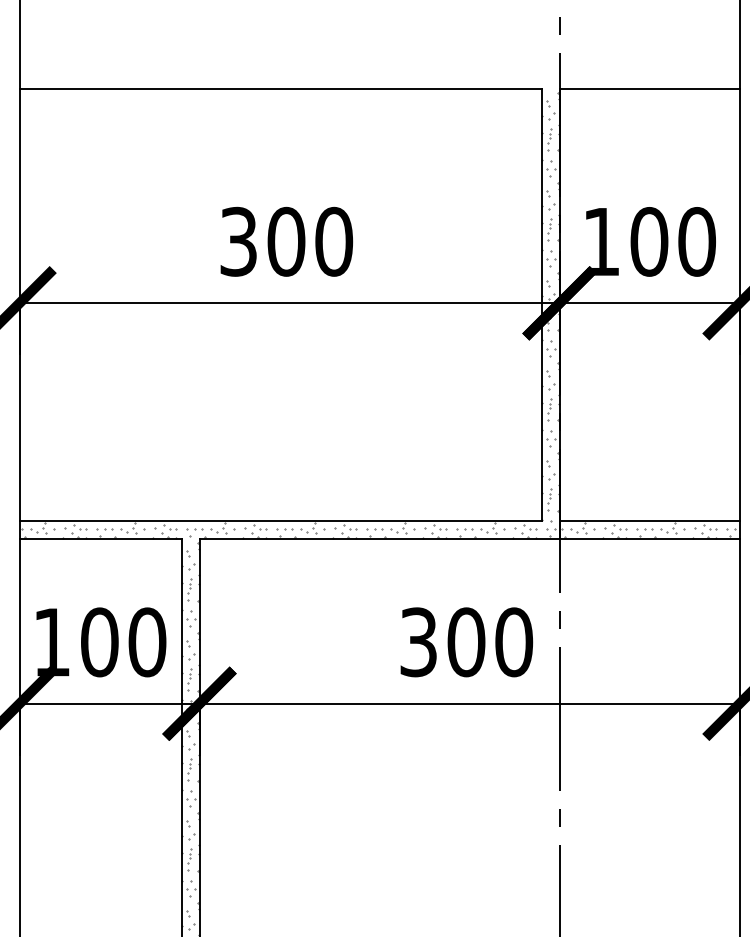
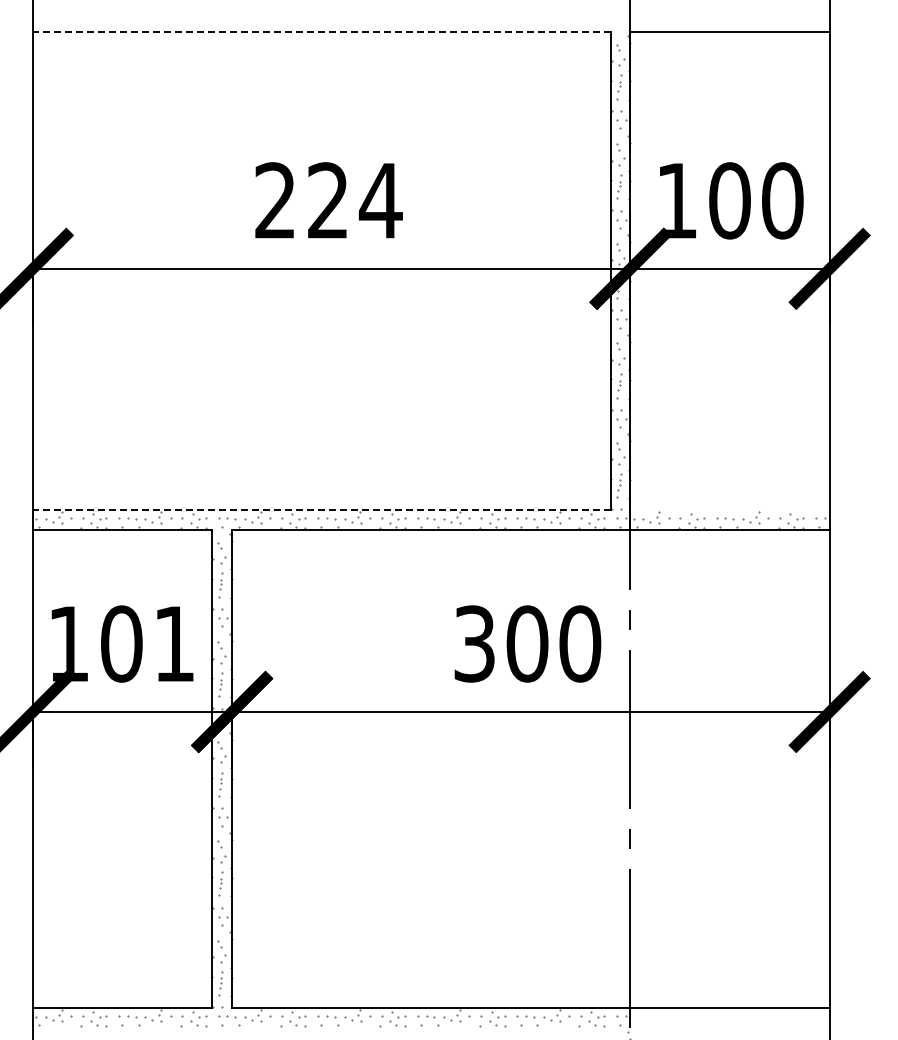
line: (280, 89) -> (321, 32), solid -> dashed
text: (286, 241) -> (328, 200), 300 -> 224
line: (280, 521) -> (321, 510), solid -> dashed
line: (648, 521) -> (729, 510), removed
text: (147, 641) -> (174, 643), 100 -> 101

